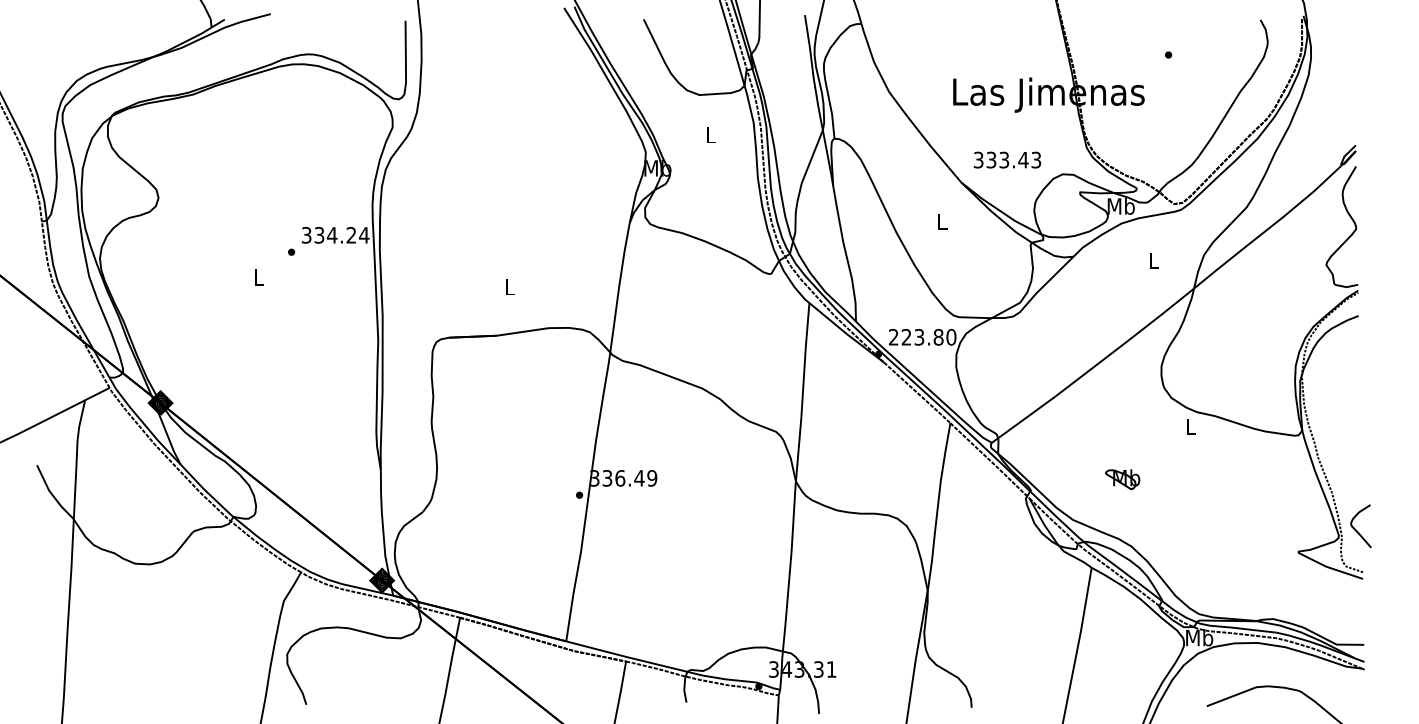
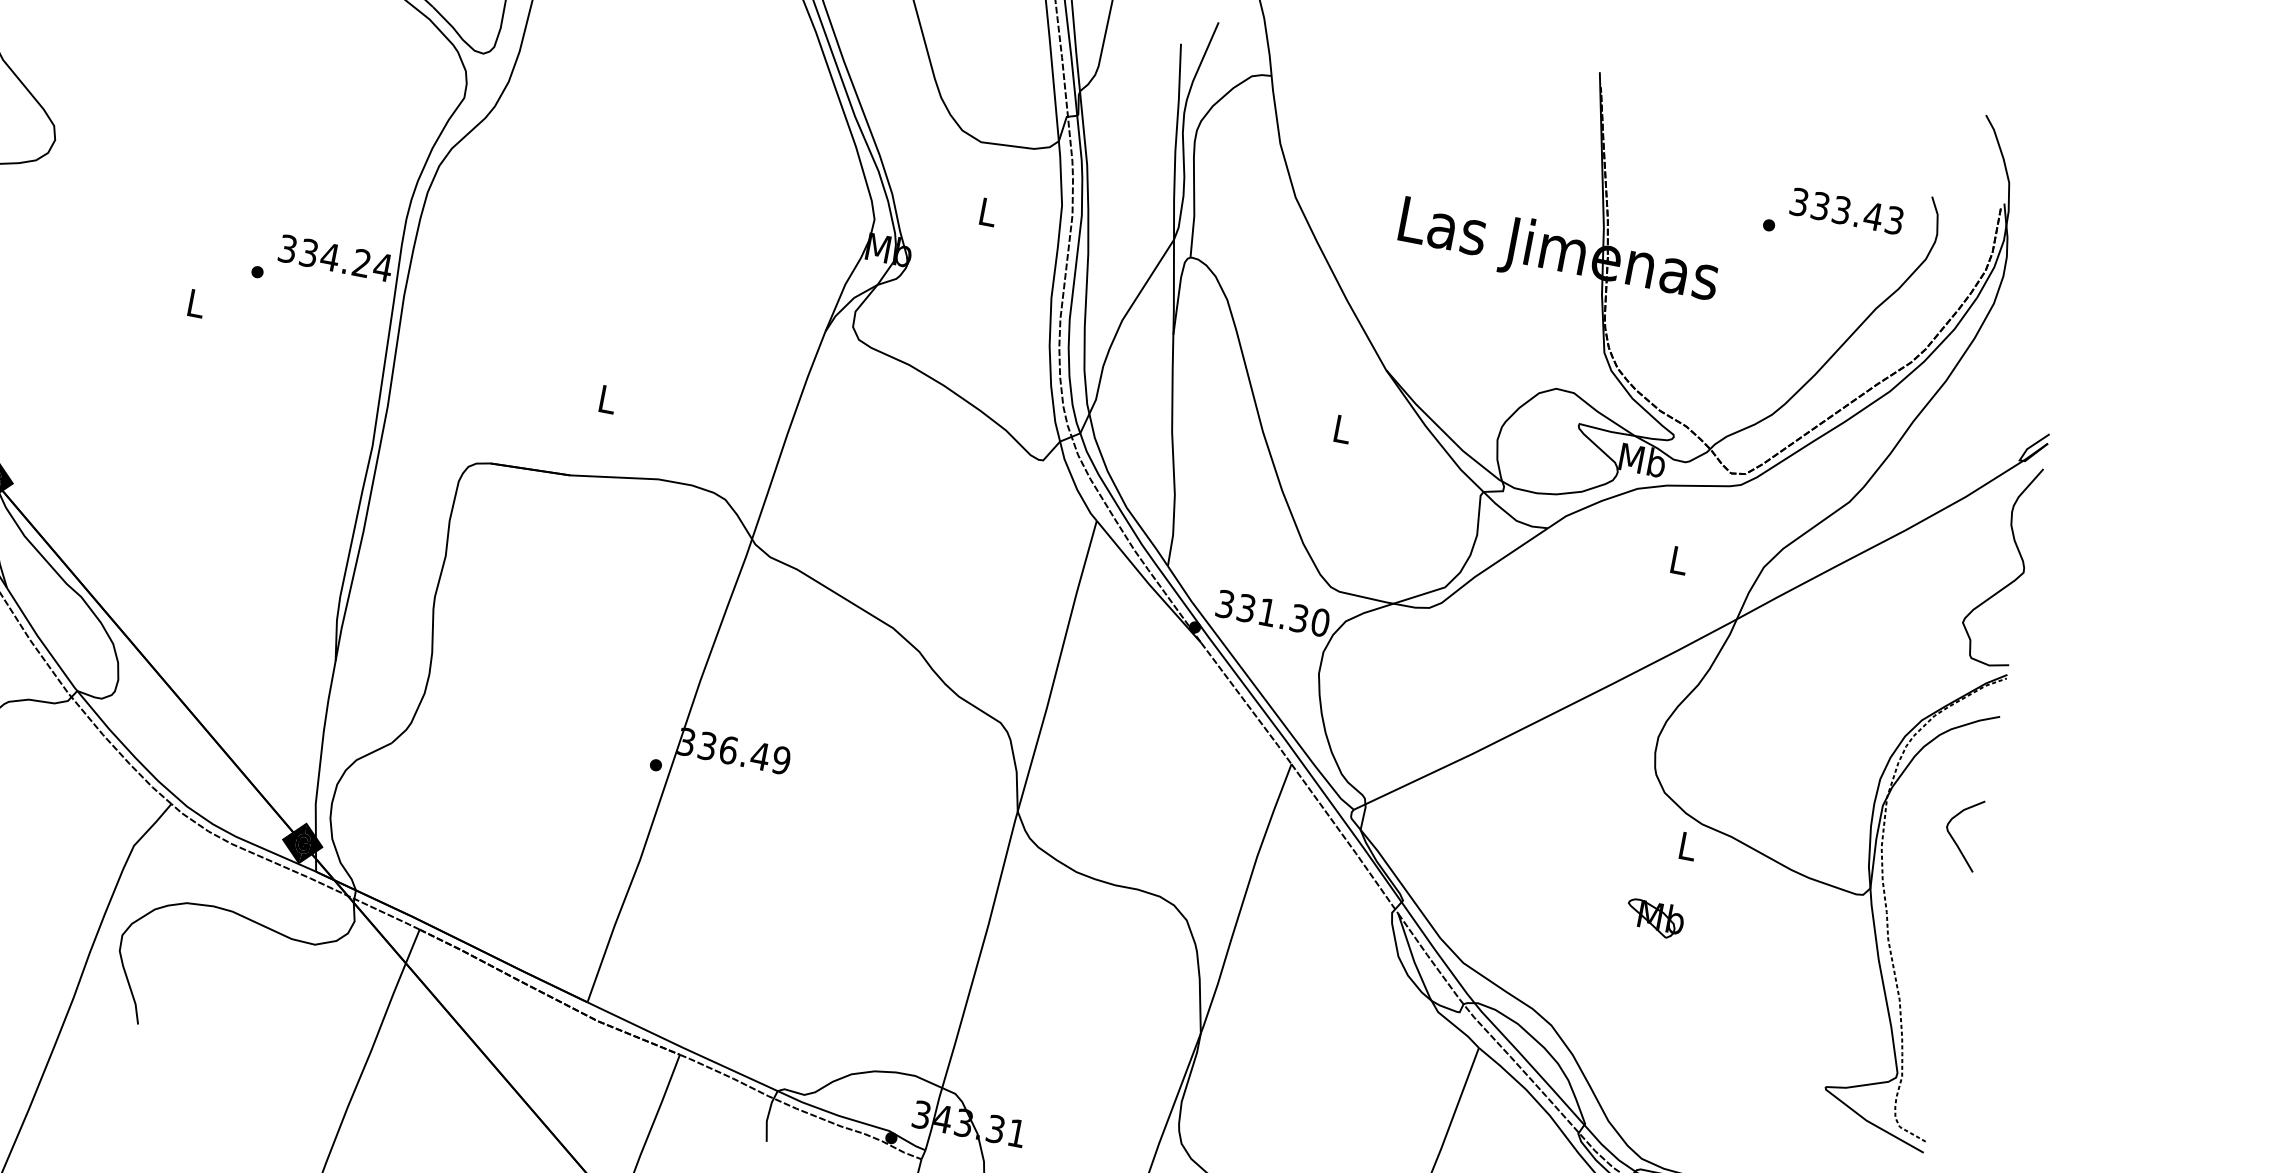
text: (1007, 159) -> (1847, 210), moved
text: (916, 337) -> (1262, 611), 223.80 -> 331.30
part: (1122, 479) -> (1654, 918), moved
curve: (1356, 529) -> (1954, 837), moved

